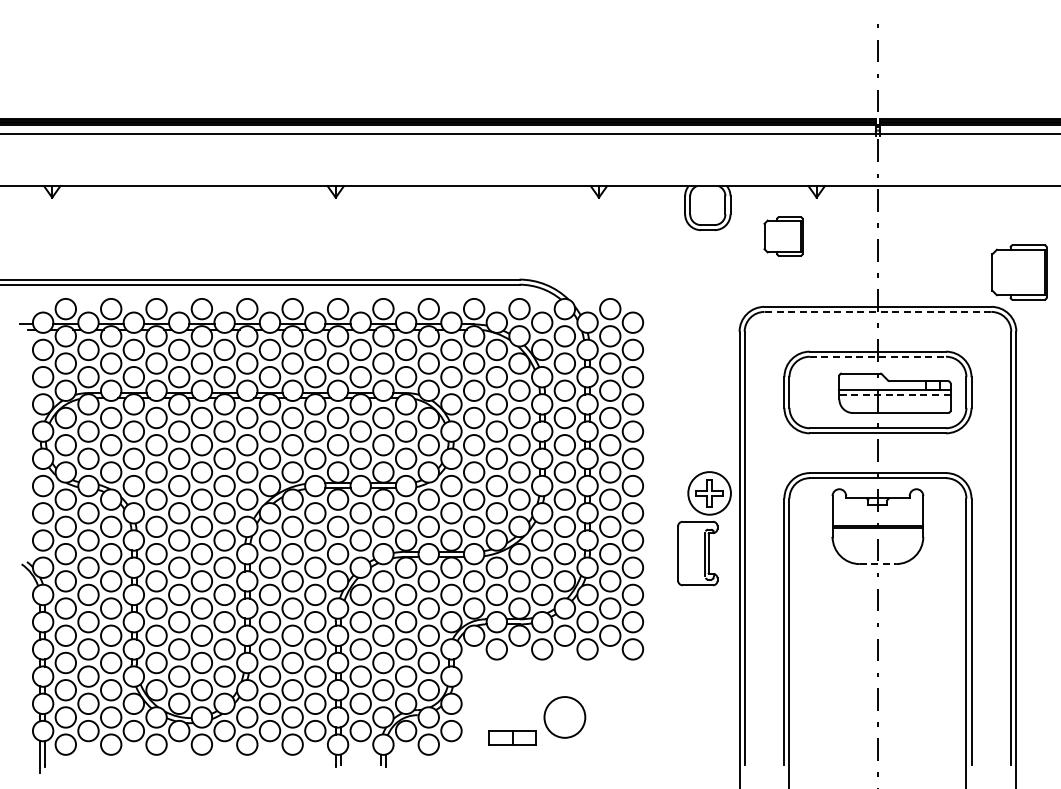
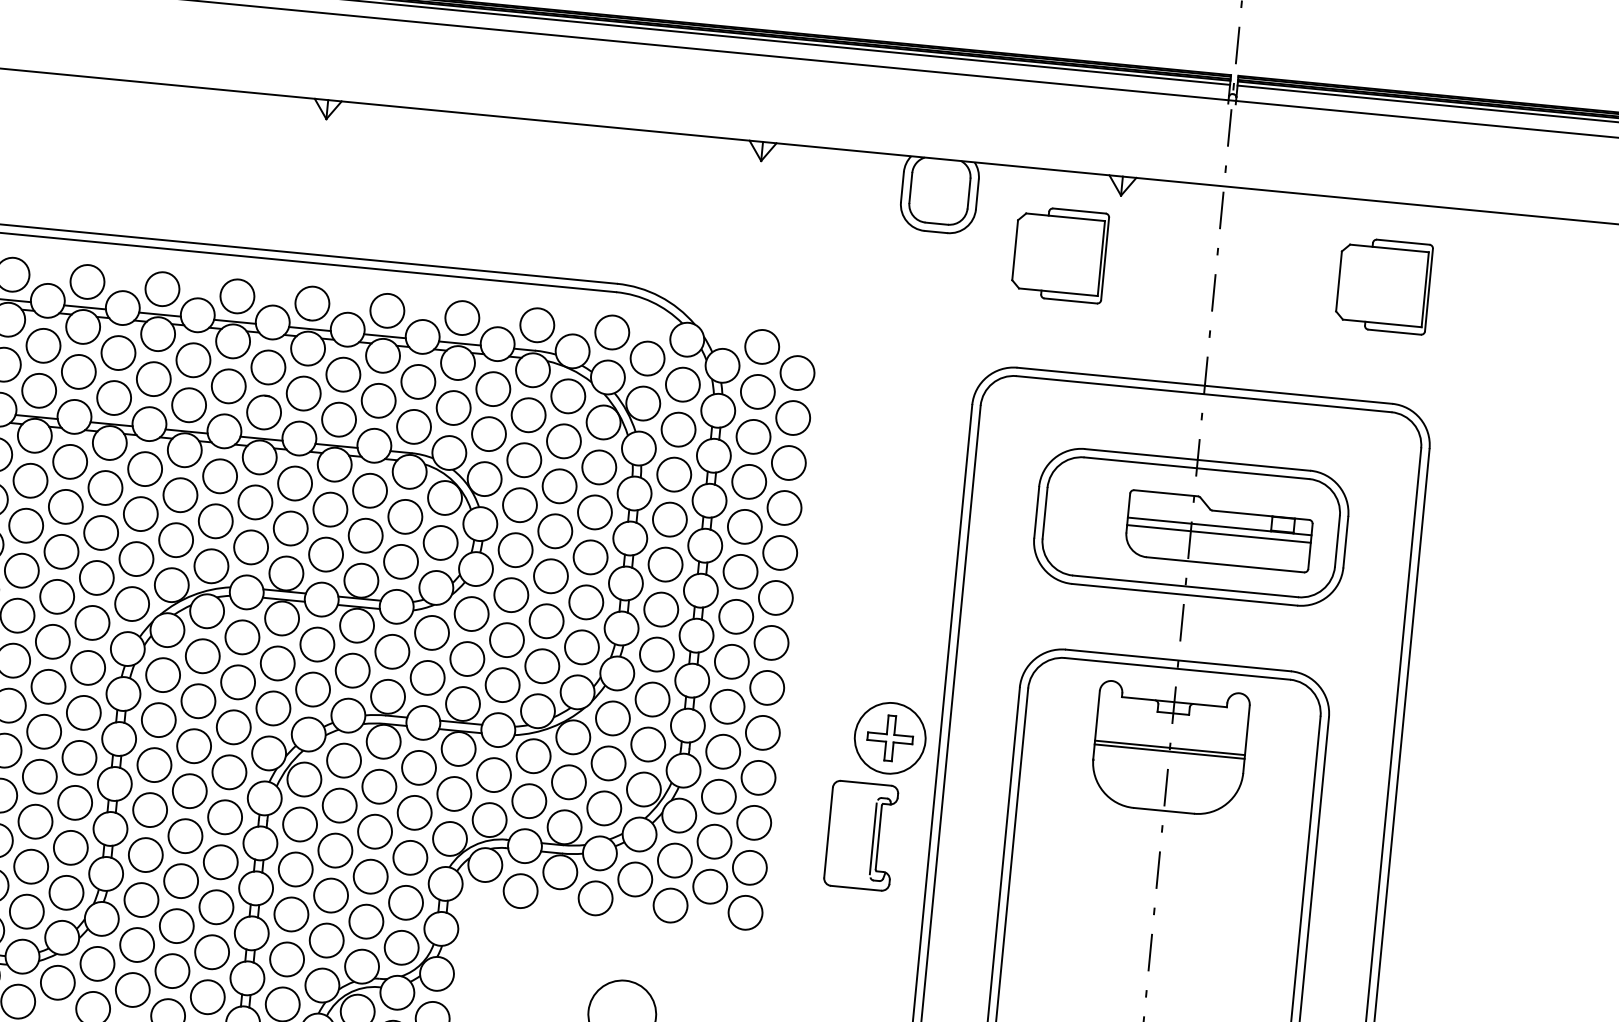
part: (783, 236) -> (1060, 254), size x1.43
part: (1019, 272) -> (1383, 285), moved
line: (877, 311) -> (1203, 393), dashed -> solid
line: (878, 356) -> (1197, 467), dashed -> solid
line: (894, 394) -> (1218, 533), dashed -> solid
part: (704, 528) -> (876, 795), moved
line: (878, 564) -> (1164, 811), dashed -> solid

